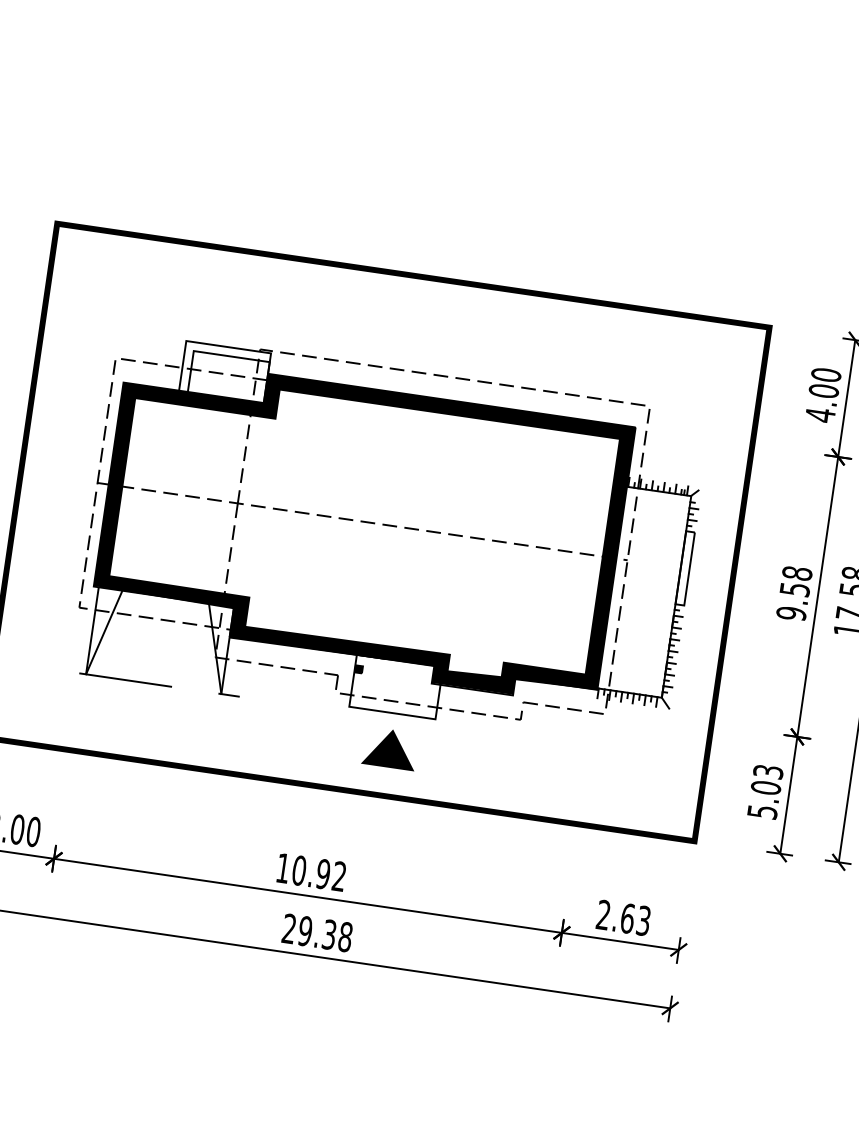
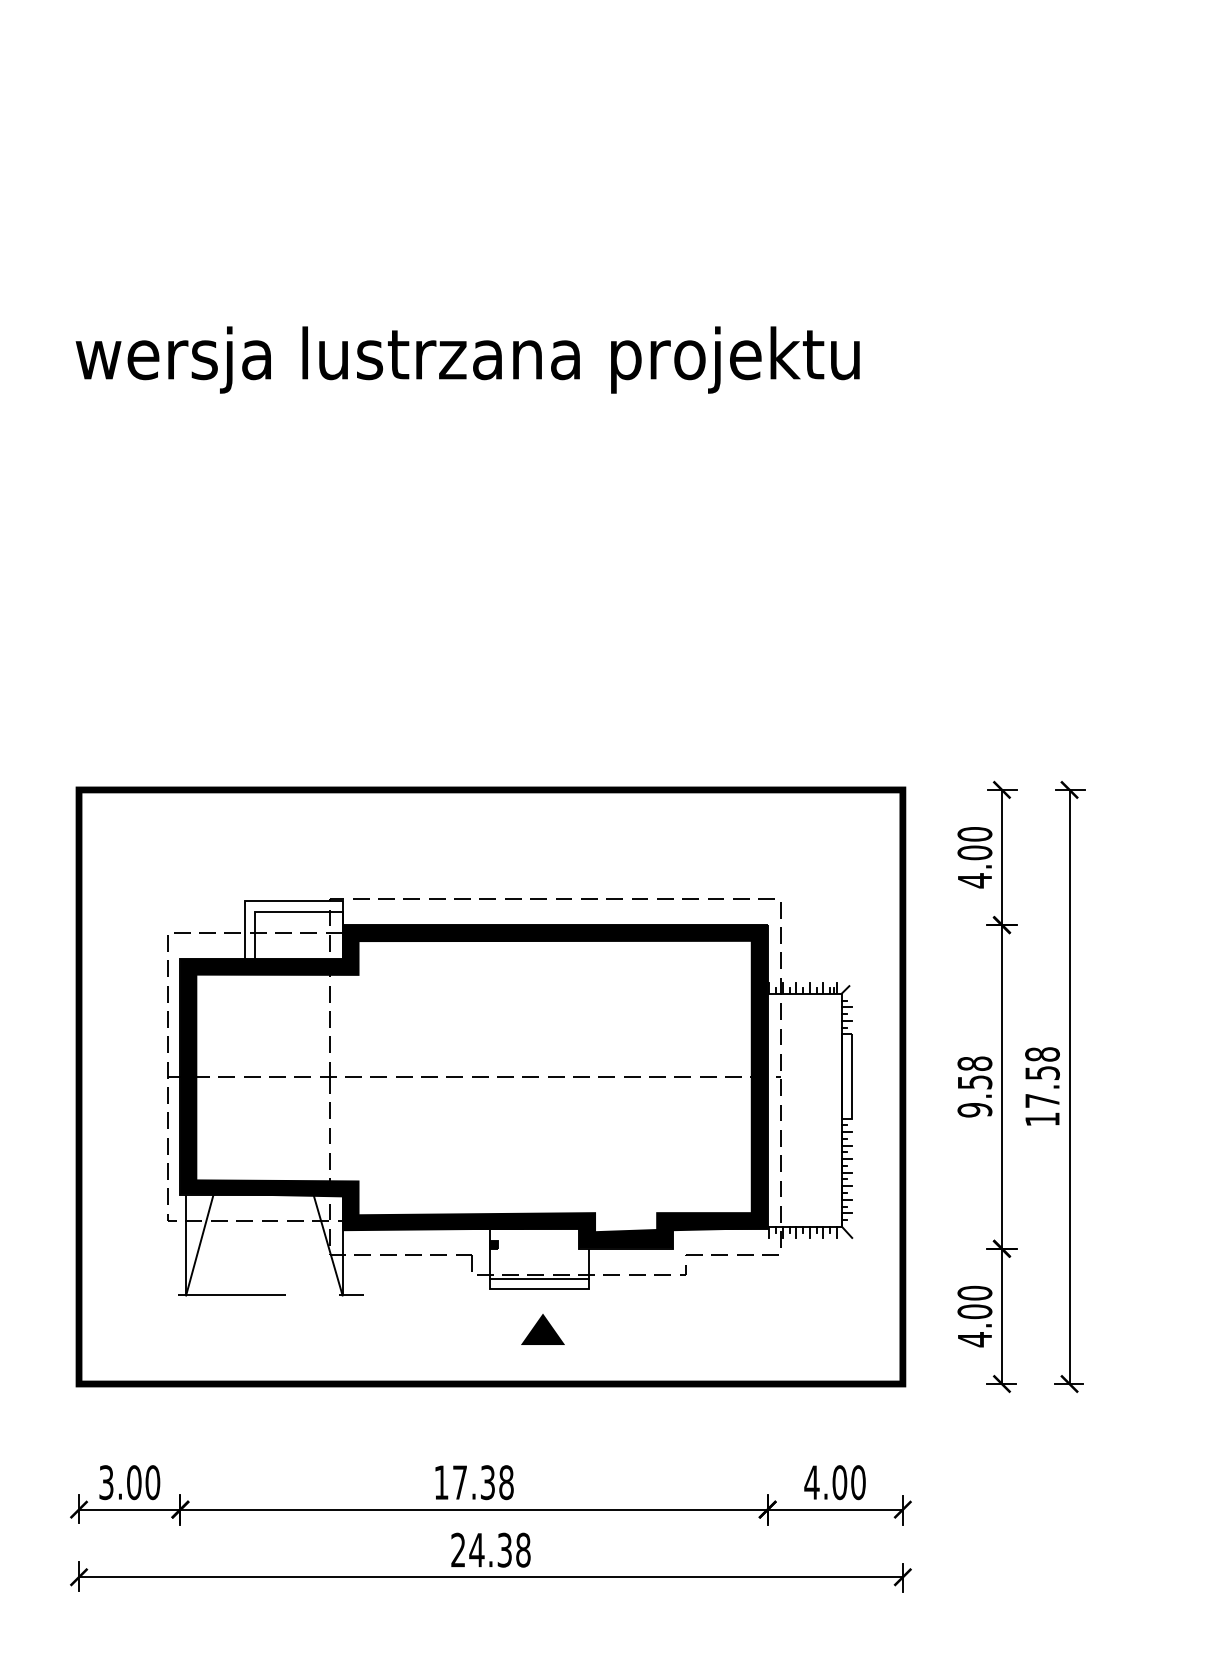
line: (393, 704) -> (539, 1278), added
part: (389, 748) -> (542, 1329), size x0.71
text: (765, 791) -> (974, 1316), 5.03 -> 4.00
text: (318, 873) -> (482, 1482), 10.92 -> 17.38
text: (623, 917) -> (834, 1482), 2.63 -> 4.00
text: (305, 930) -> (476, 1549), 29.38 -> 24.38

